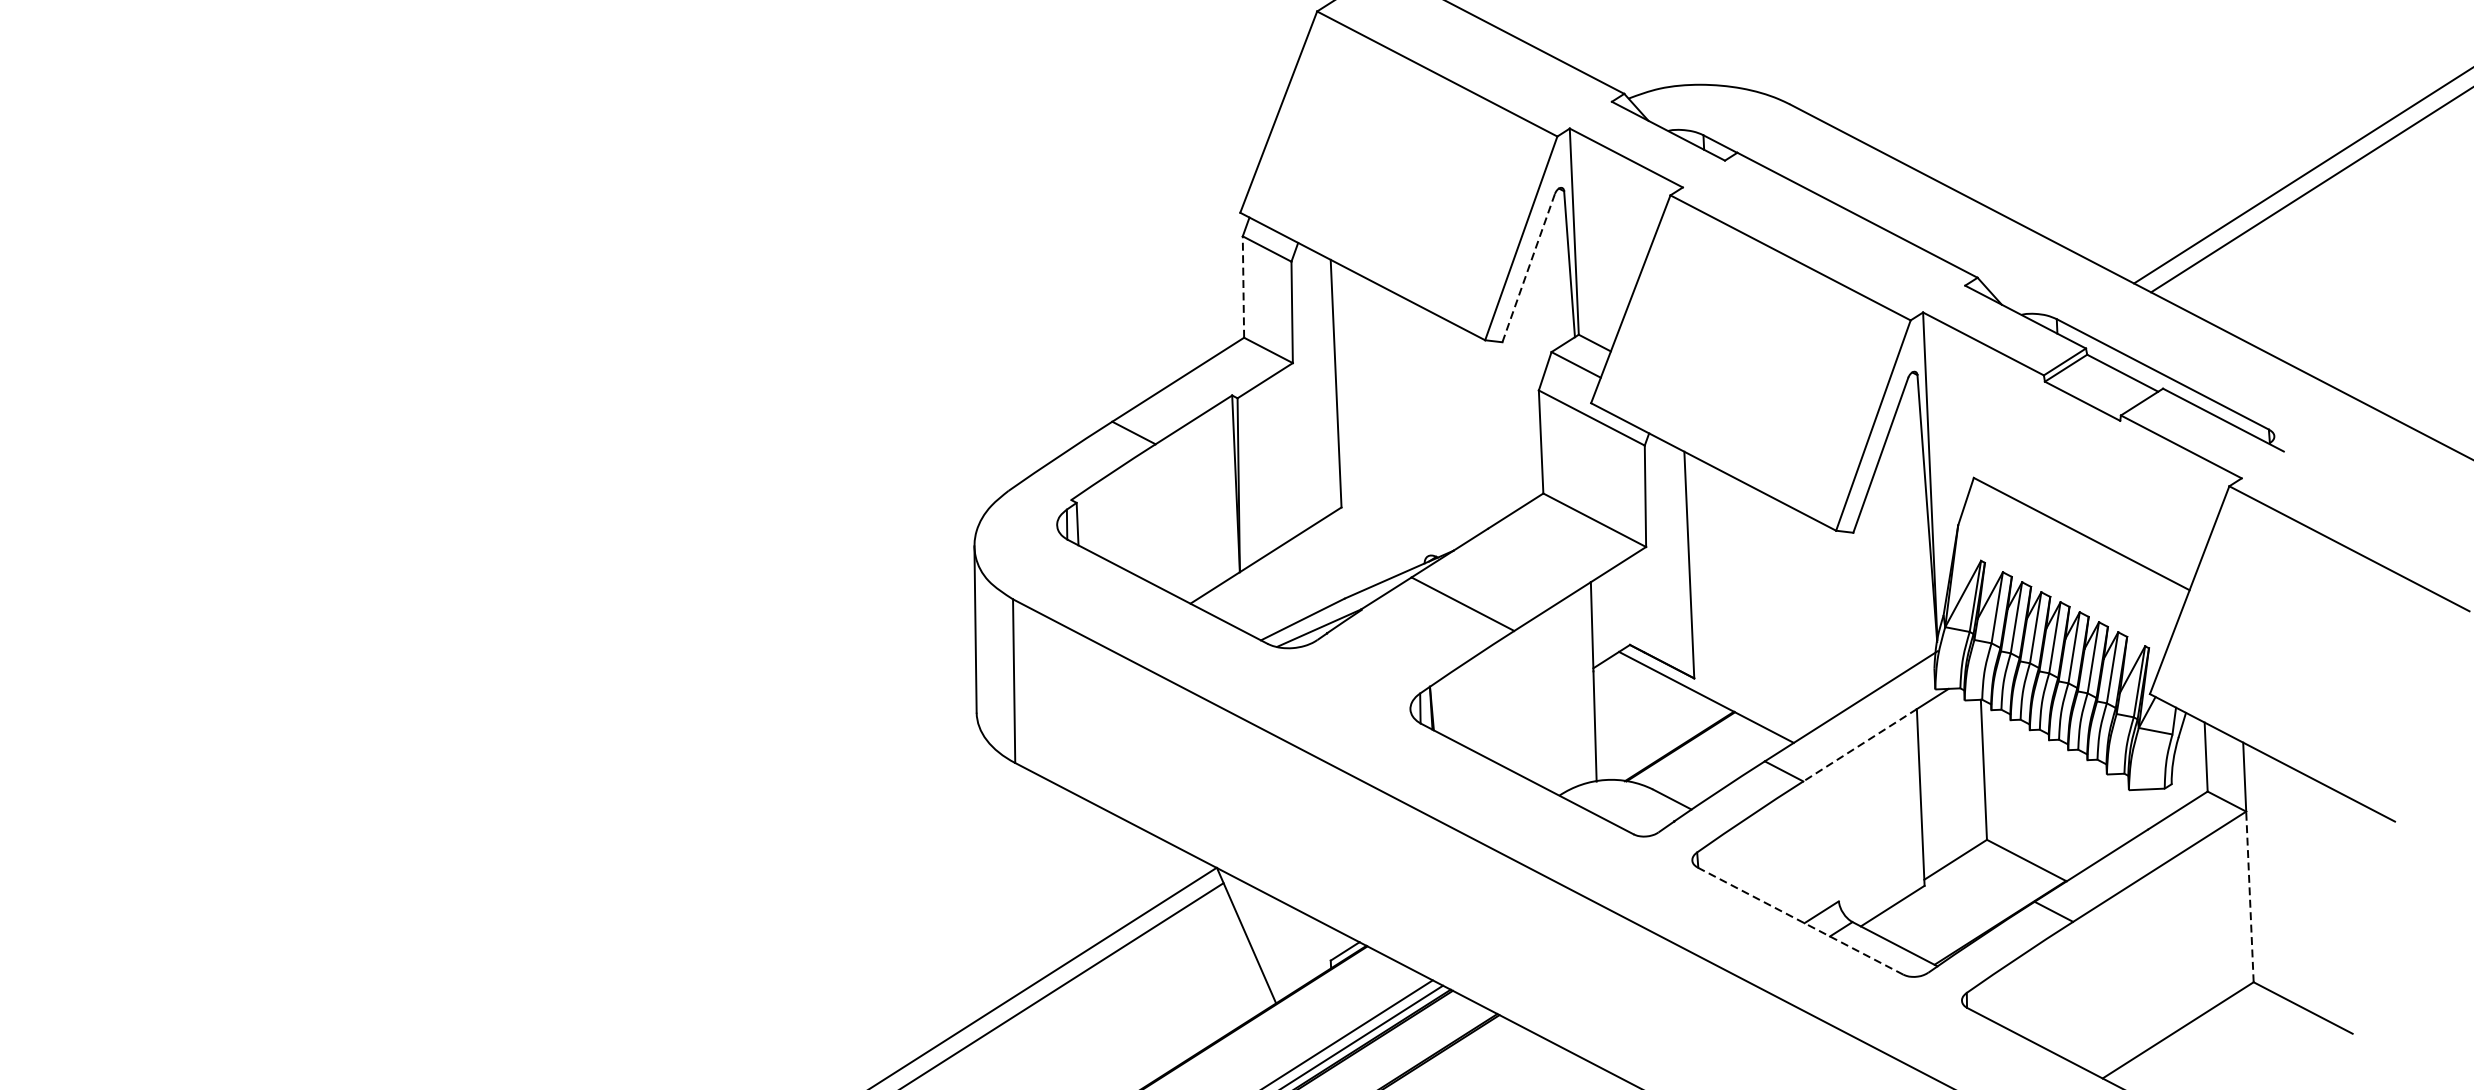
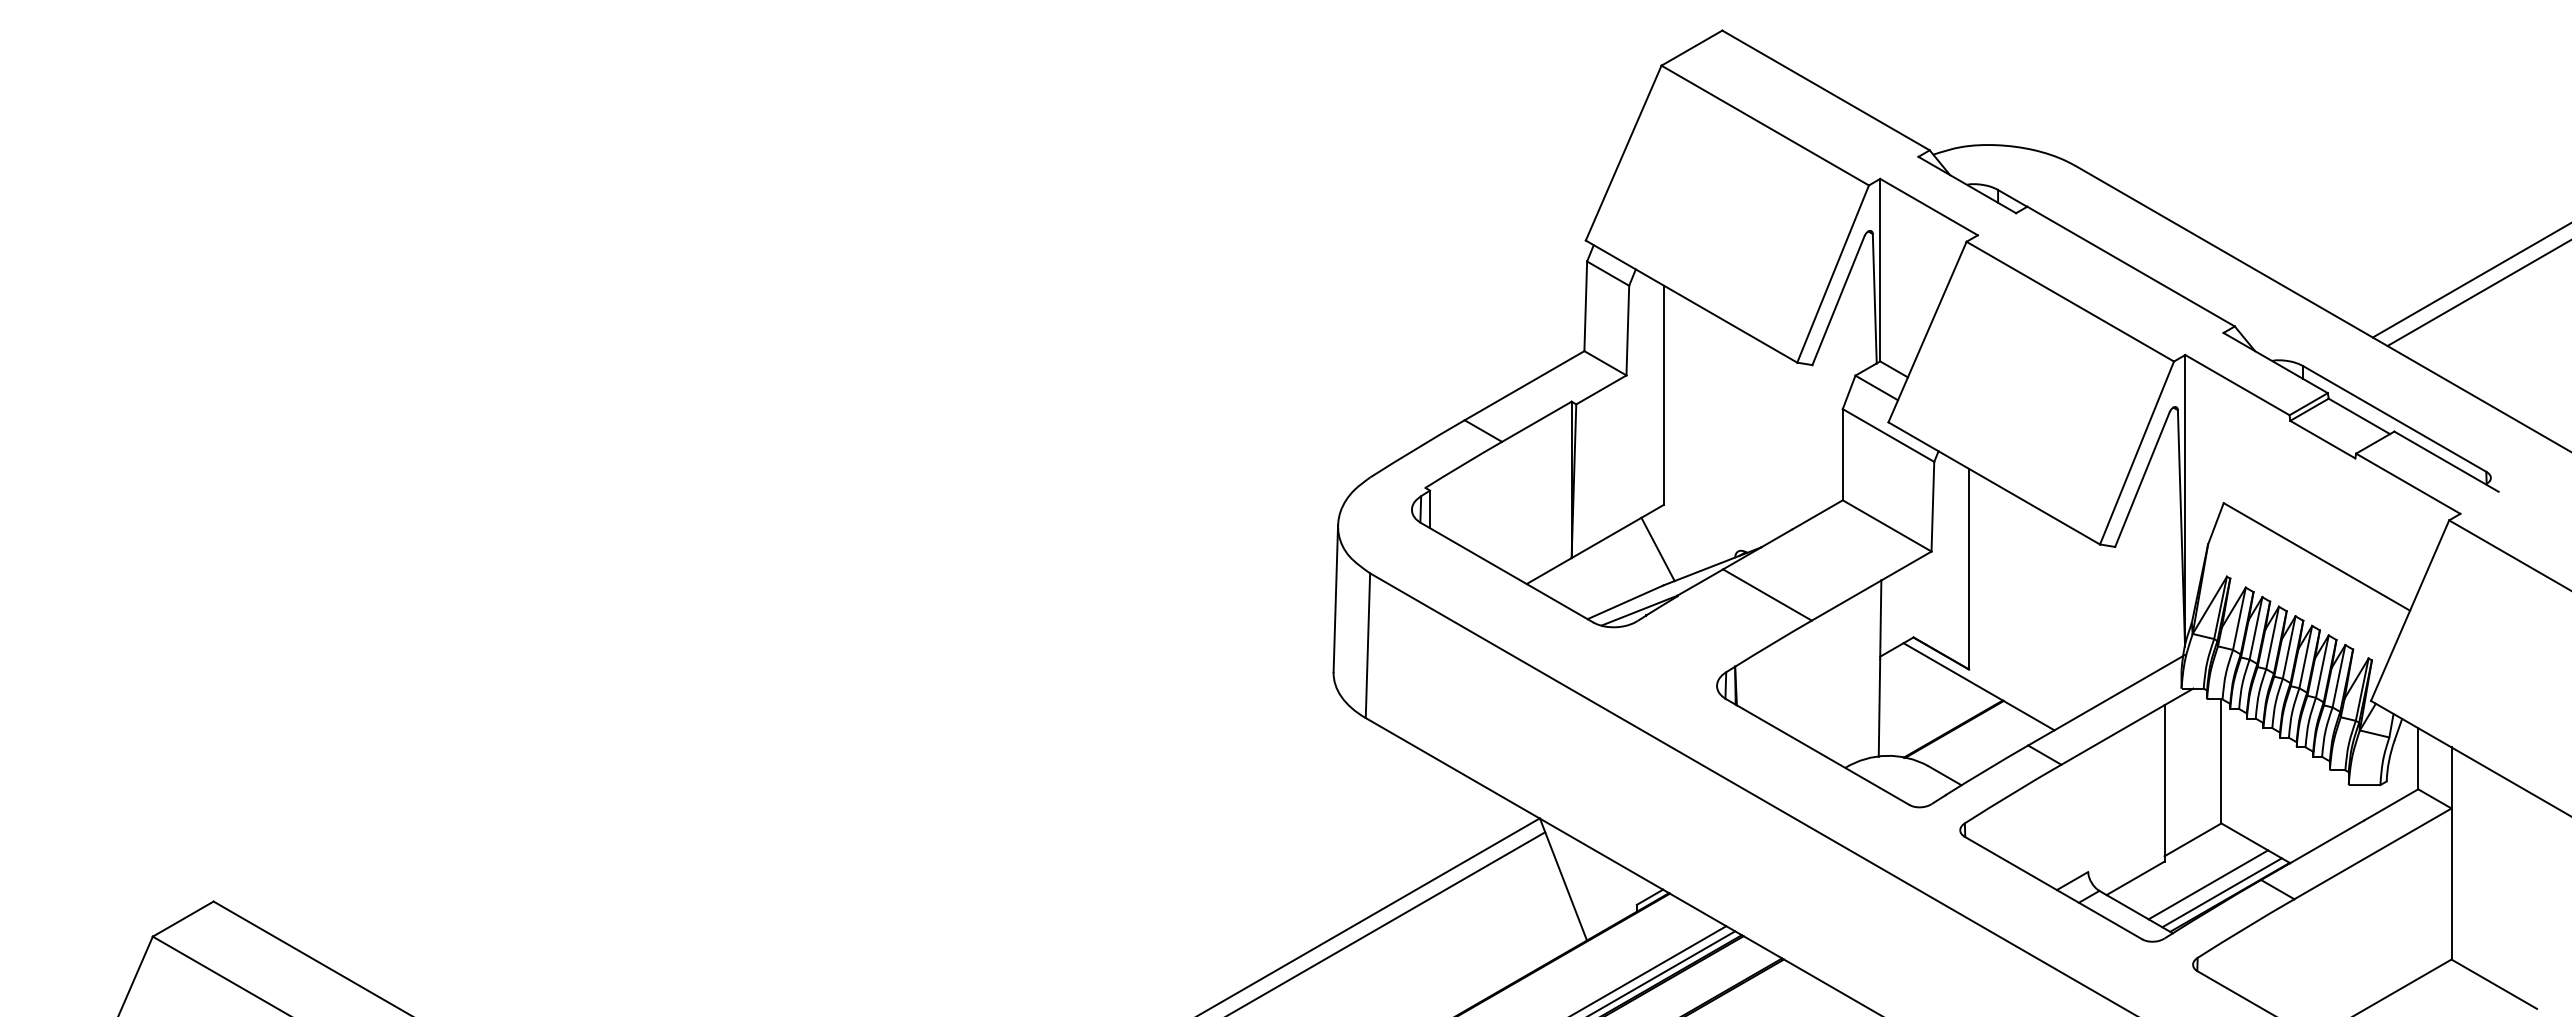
line: (1528, 268) -> (1838, 300), dashed -> solid
line: (1243, 287) -> (1585, 306), dashed -> solid
line: (1336, 558) -> (1657, 549), added
line: (1859, 745) -> (2112, 735), dashed -> solid
line: (2249, 897) -> (2451, 884), dashed -> solid
line: (1975, 909) -> (2208, 884), added
line: (1990, 917) -> (2221, 892), added
line: (1800, 920) -> (2053, 887), dashed -> solid

